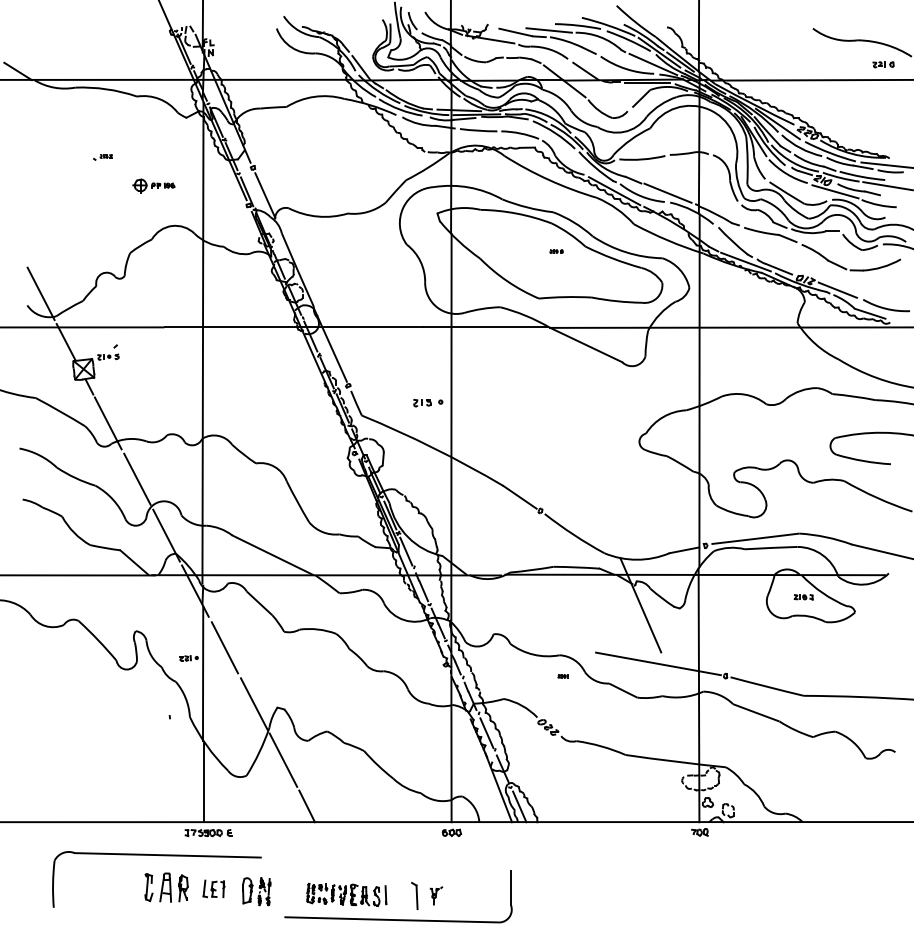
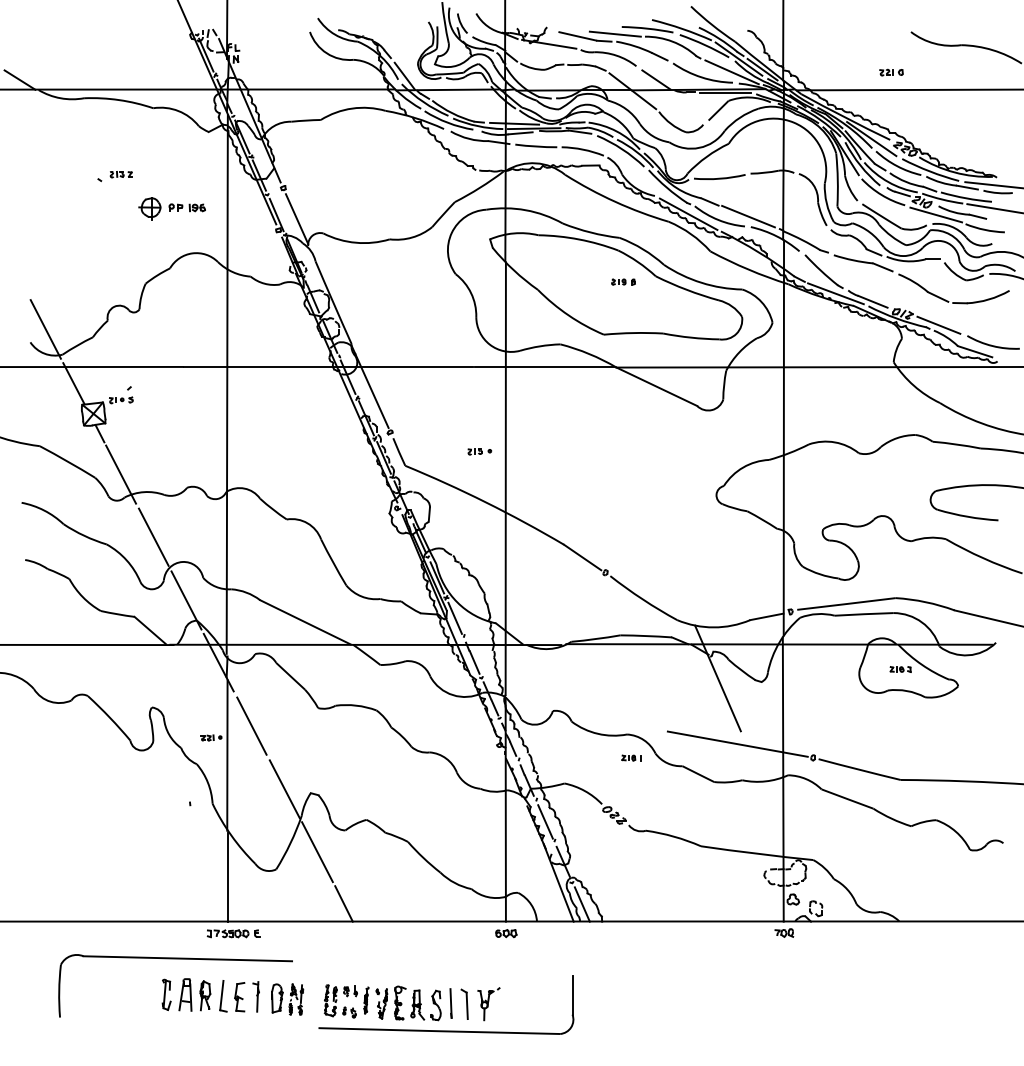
part: (883, 64) -> (891, 72), moved
part: (102, 157) -> (114, 176), size x1.67
part: (153, 185) -> (171, 207), size x1.43
part: (556, 251) -> (623, 281), size x1.67
part: (428, 403) -> (480, 452), size x0.71
part: (563, 676) -> (631, 758), size x1.67
part: (213, 888) -> (239, 995), size x1.67
part: (346, 894) -> (388, 1002), size x1.43
part: (436, 895) -> (489, 1003), size x1.67

